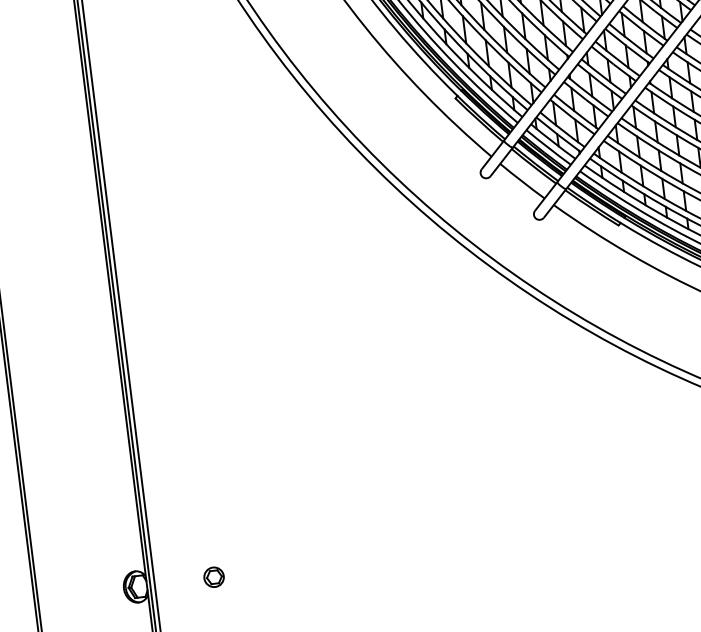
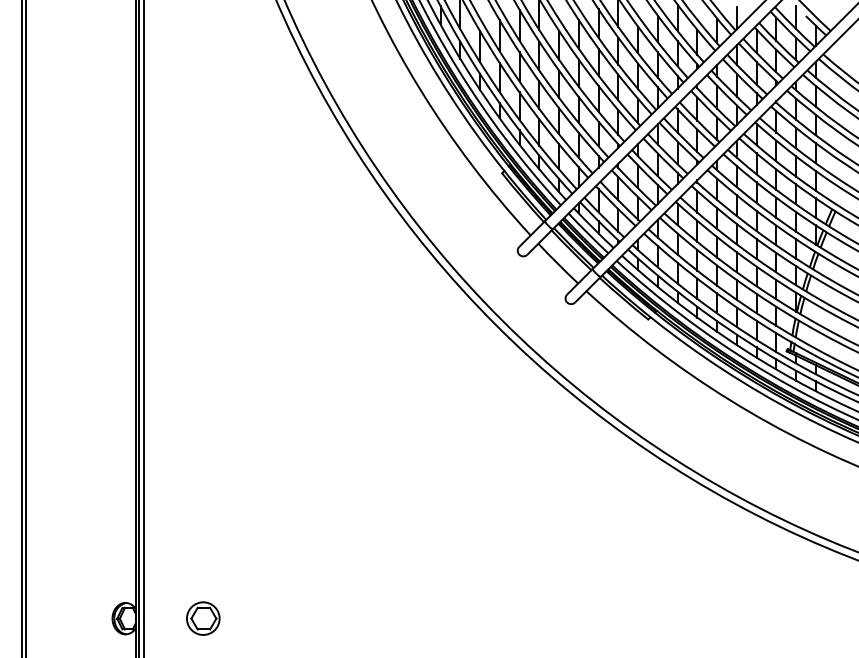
part: (214, 577) -> (203, 618), size x1.67

